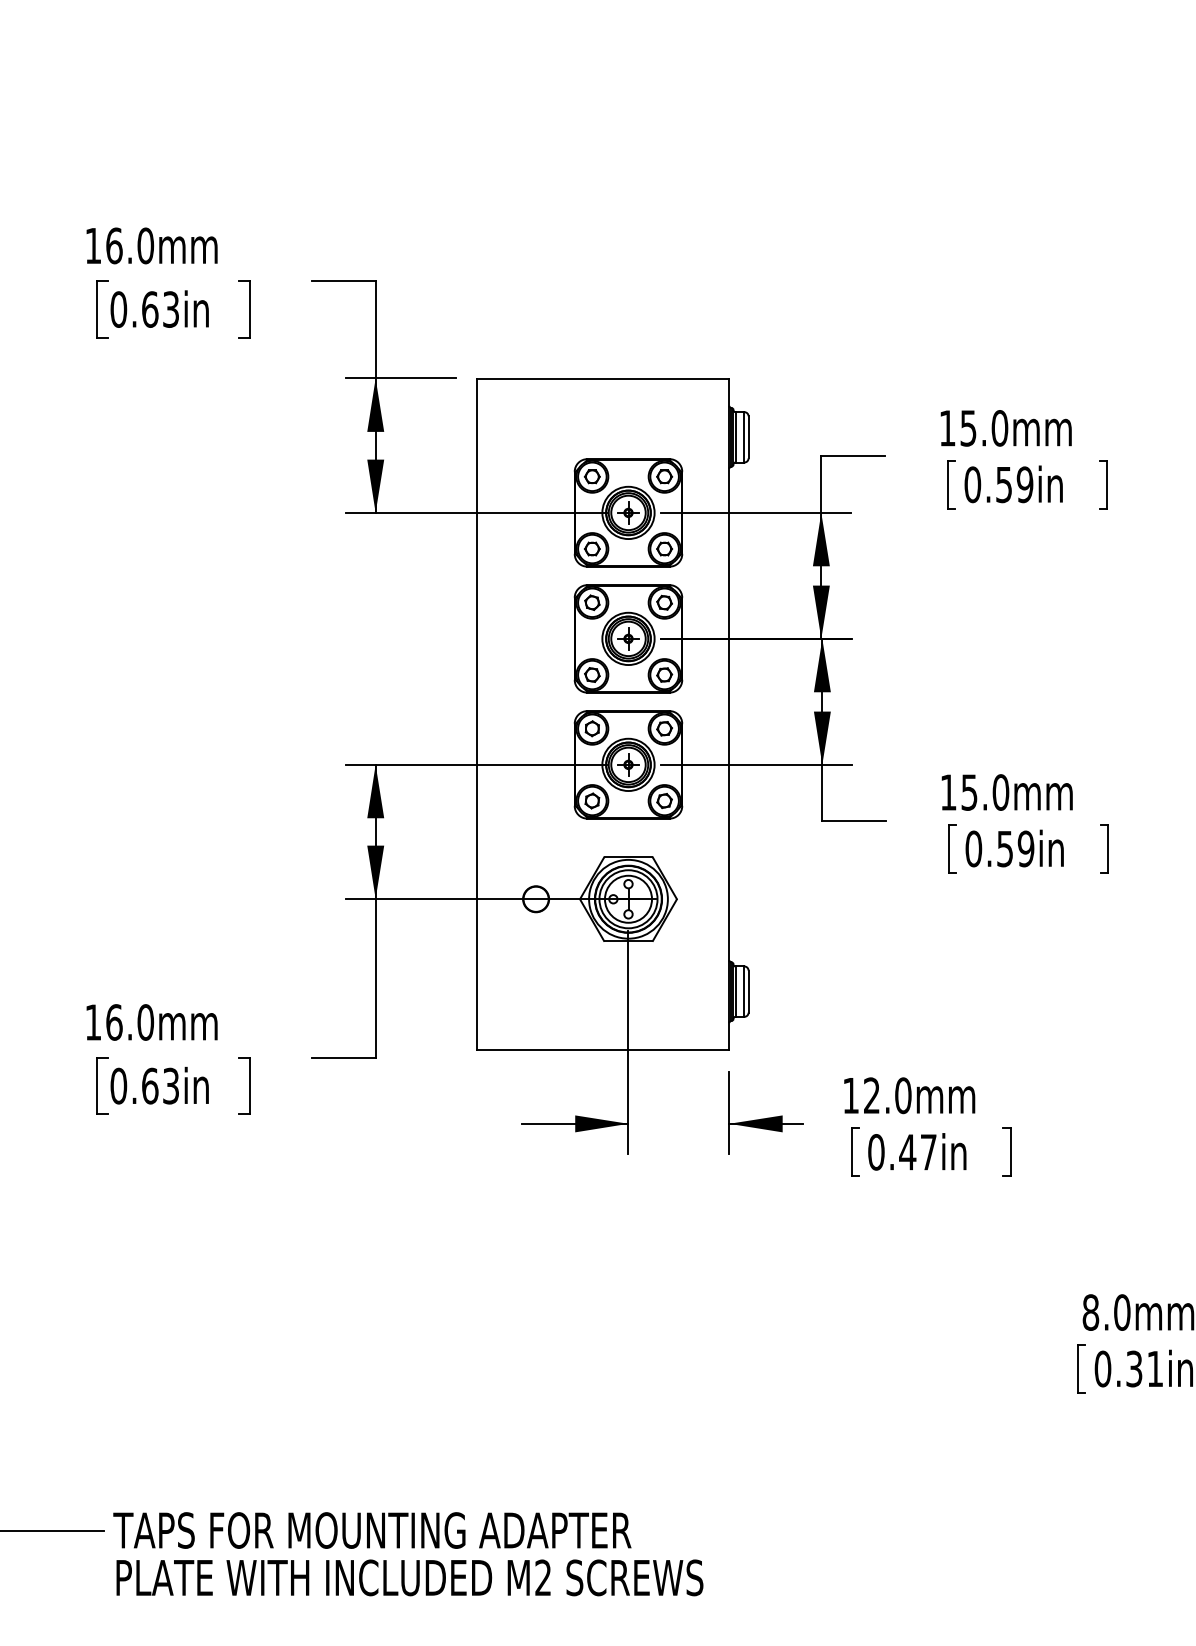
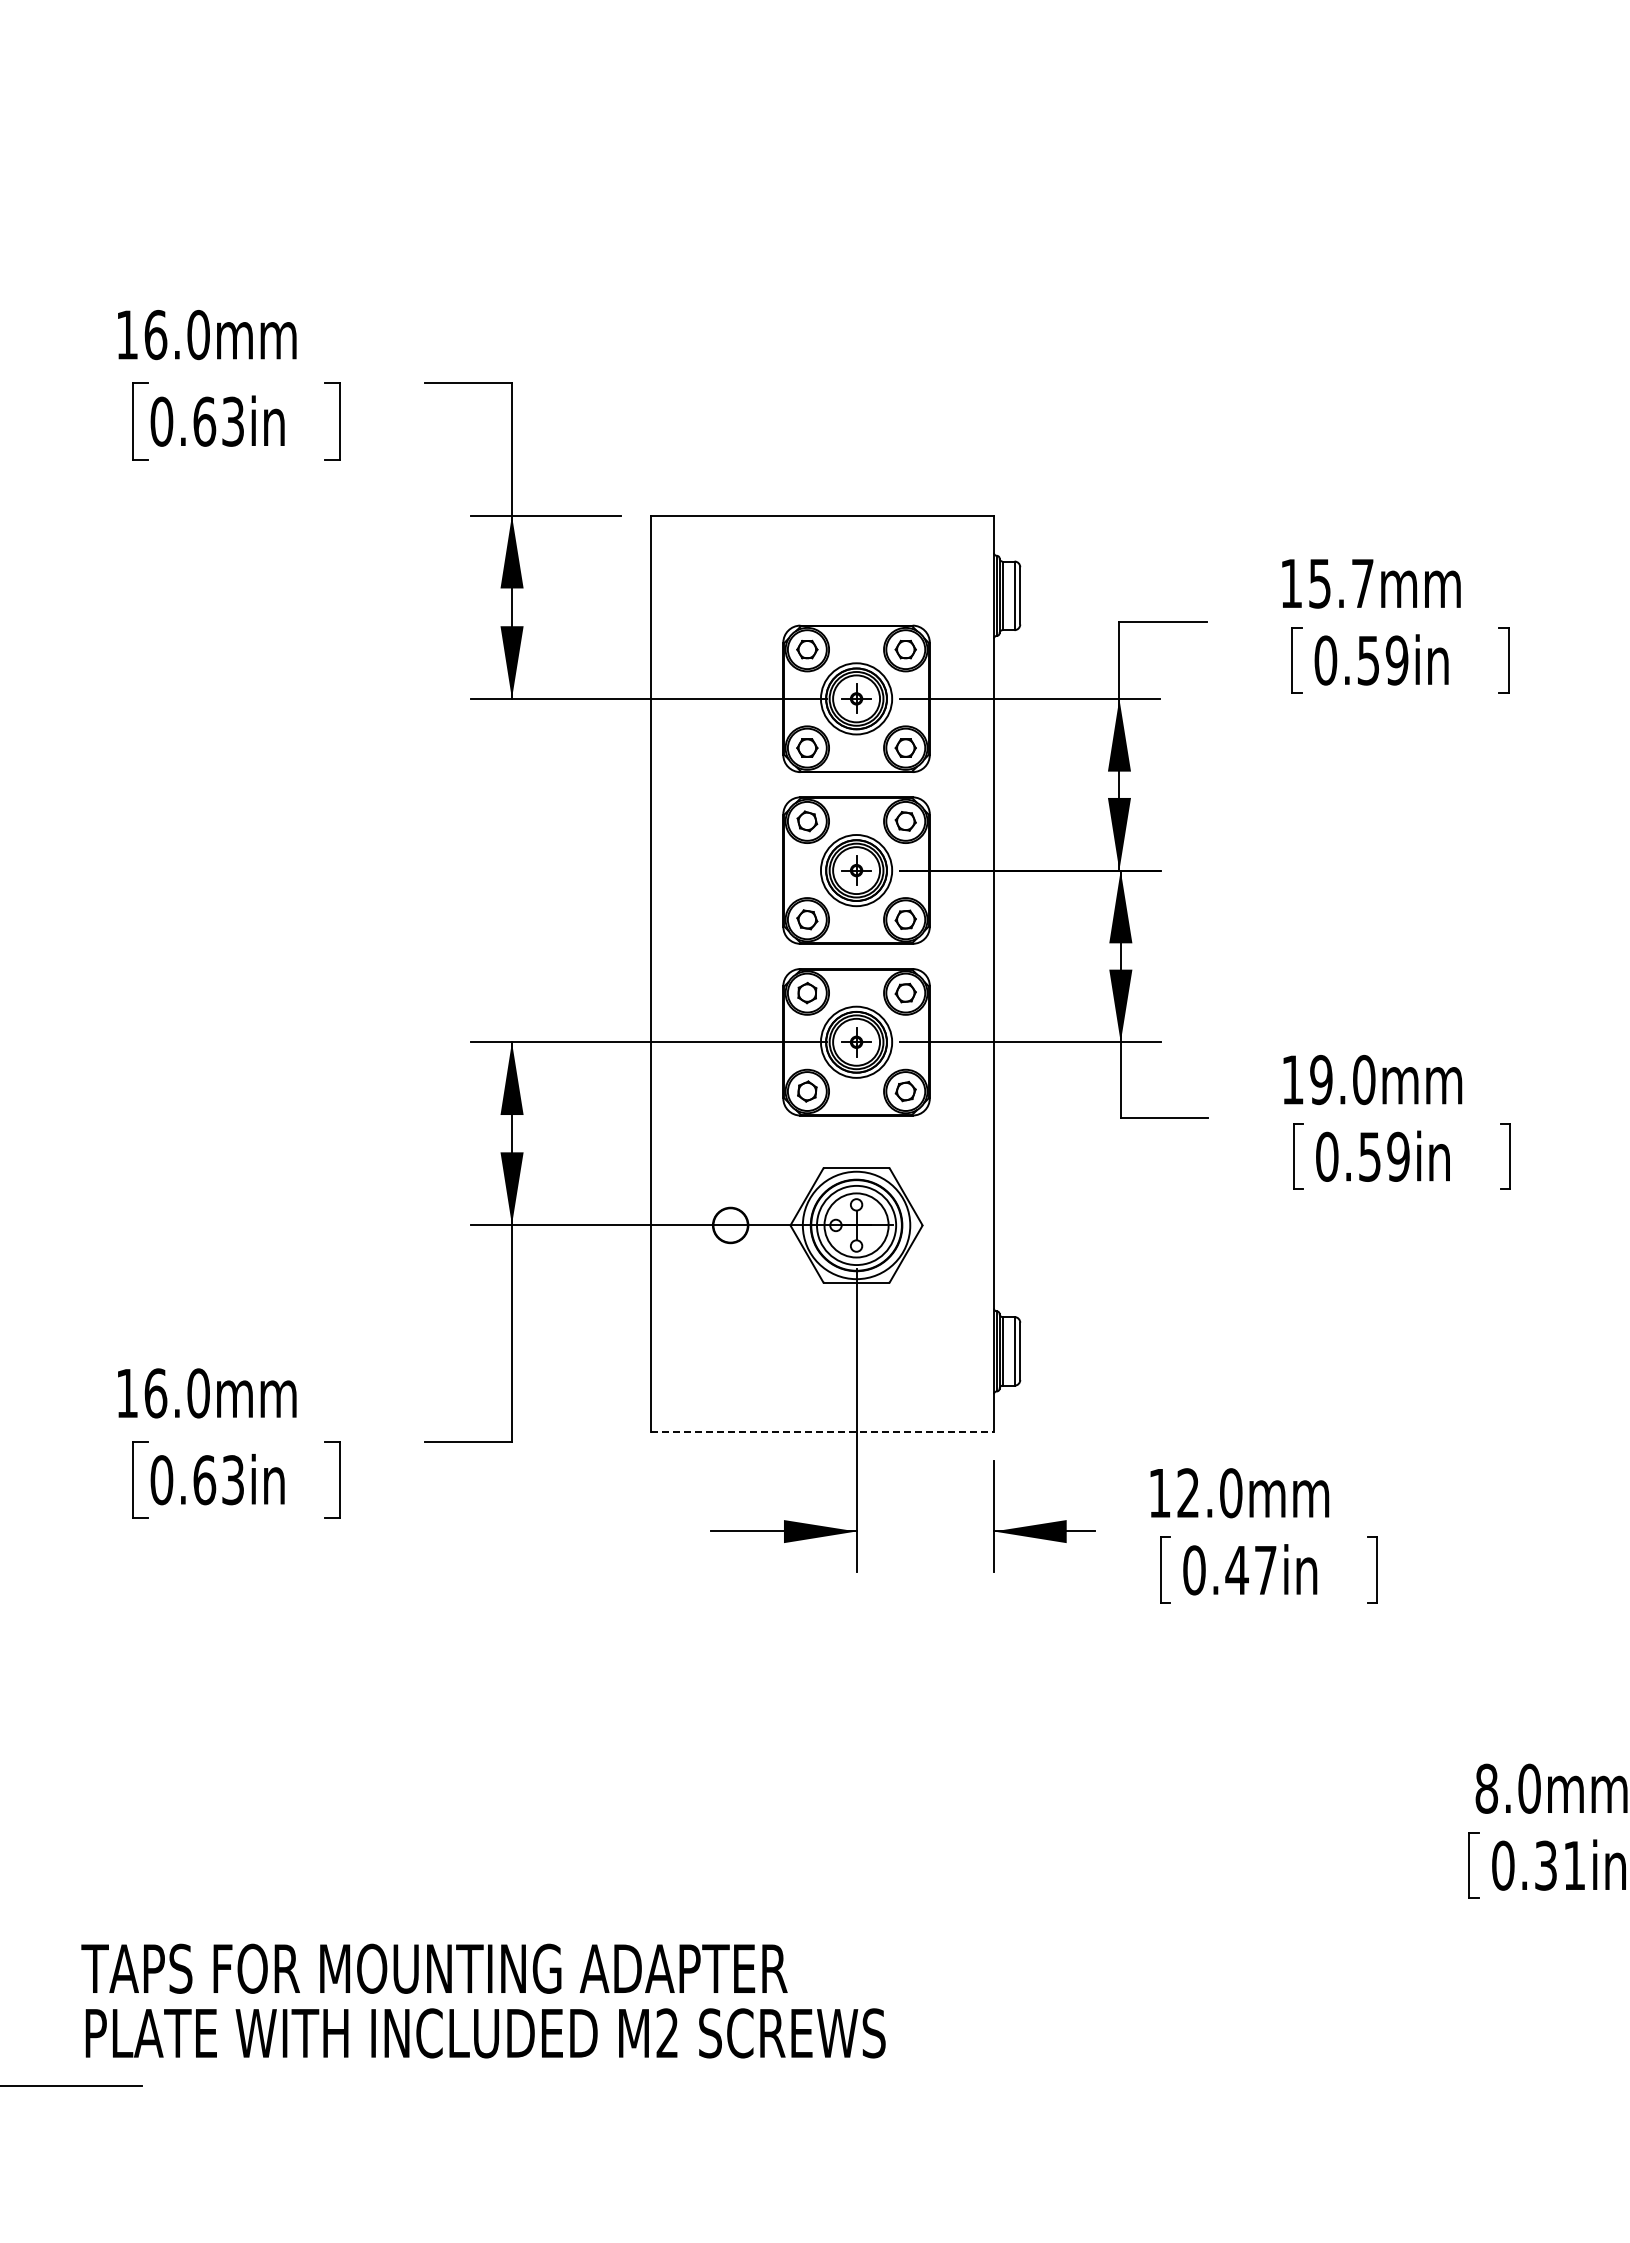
text: (999, 428) -> (1362, 583), 15.0mm -> 15.7mm
text: (969, 792) -> (1321, 1079), 15.0mm -> 19.0mm
line: (603, 1050) -> (822, 1431), solid -> dashed
text: (408, 1553) -> (483, 2000), moved

